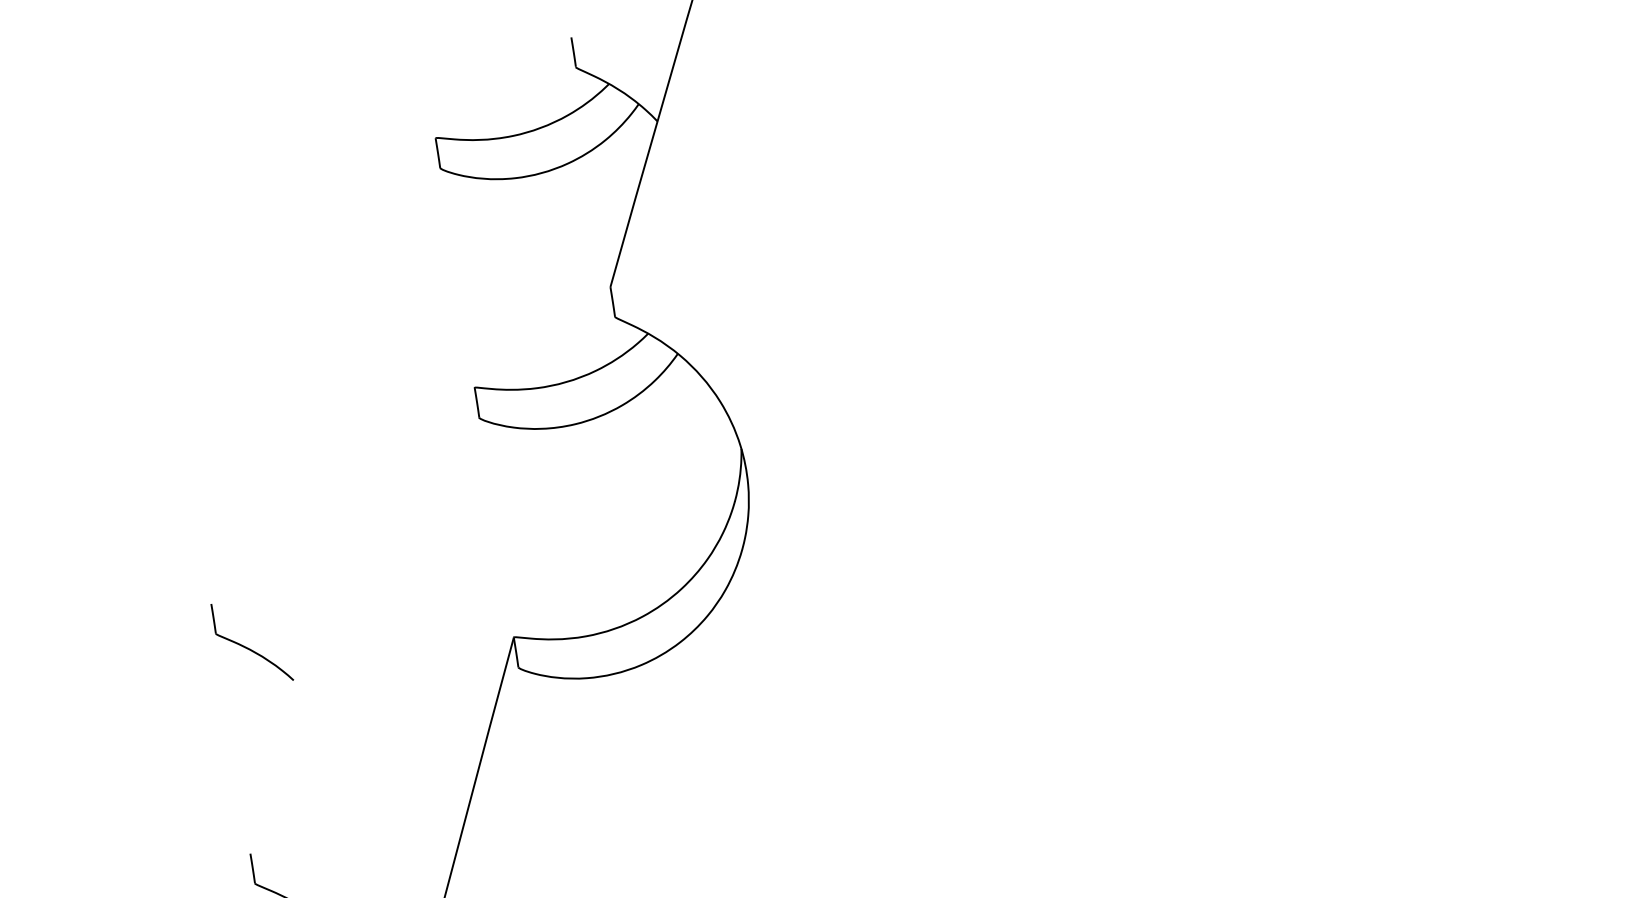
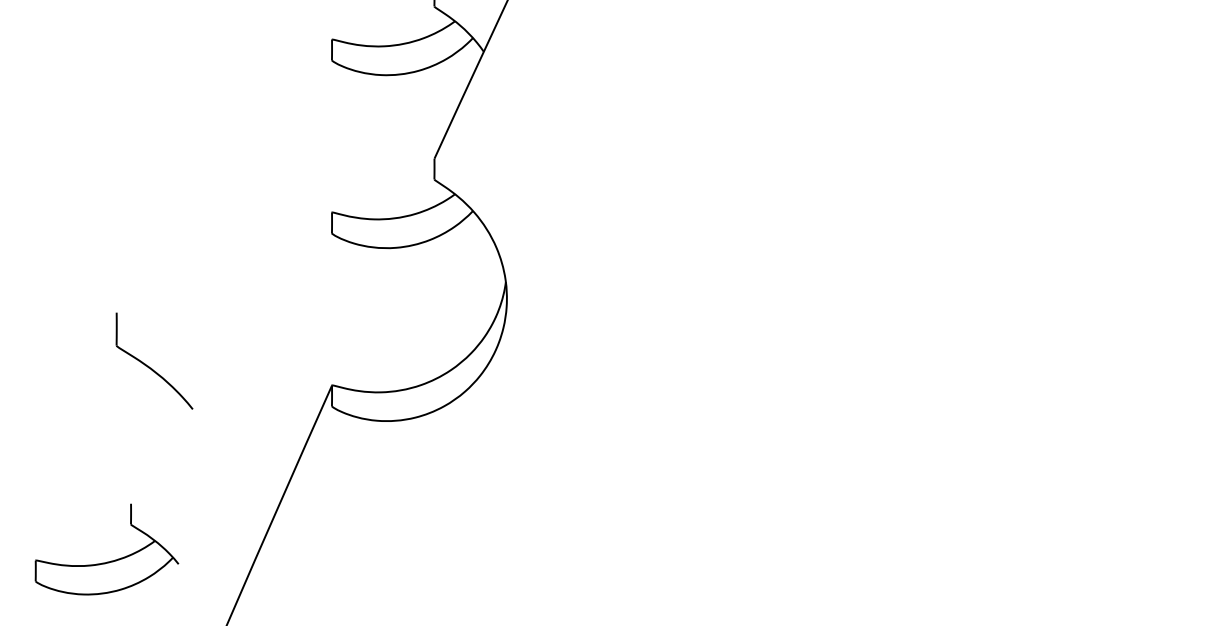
part: (251, 641) -> (154, 360), size x1.6

